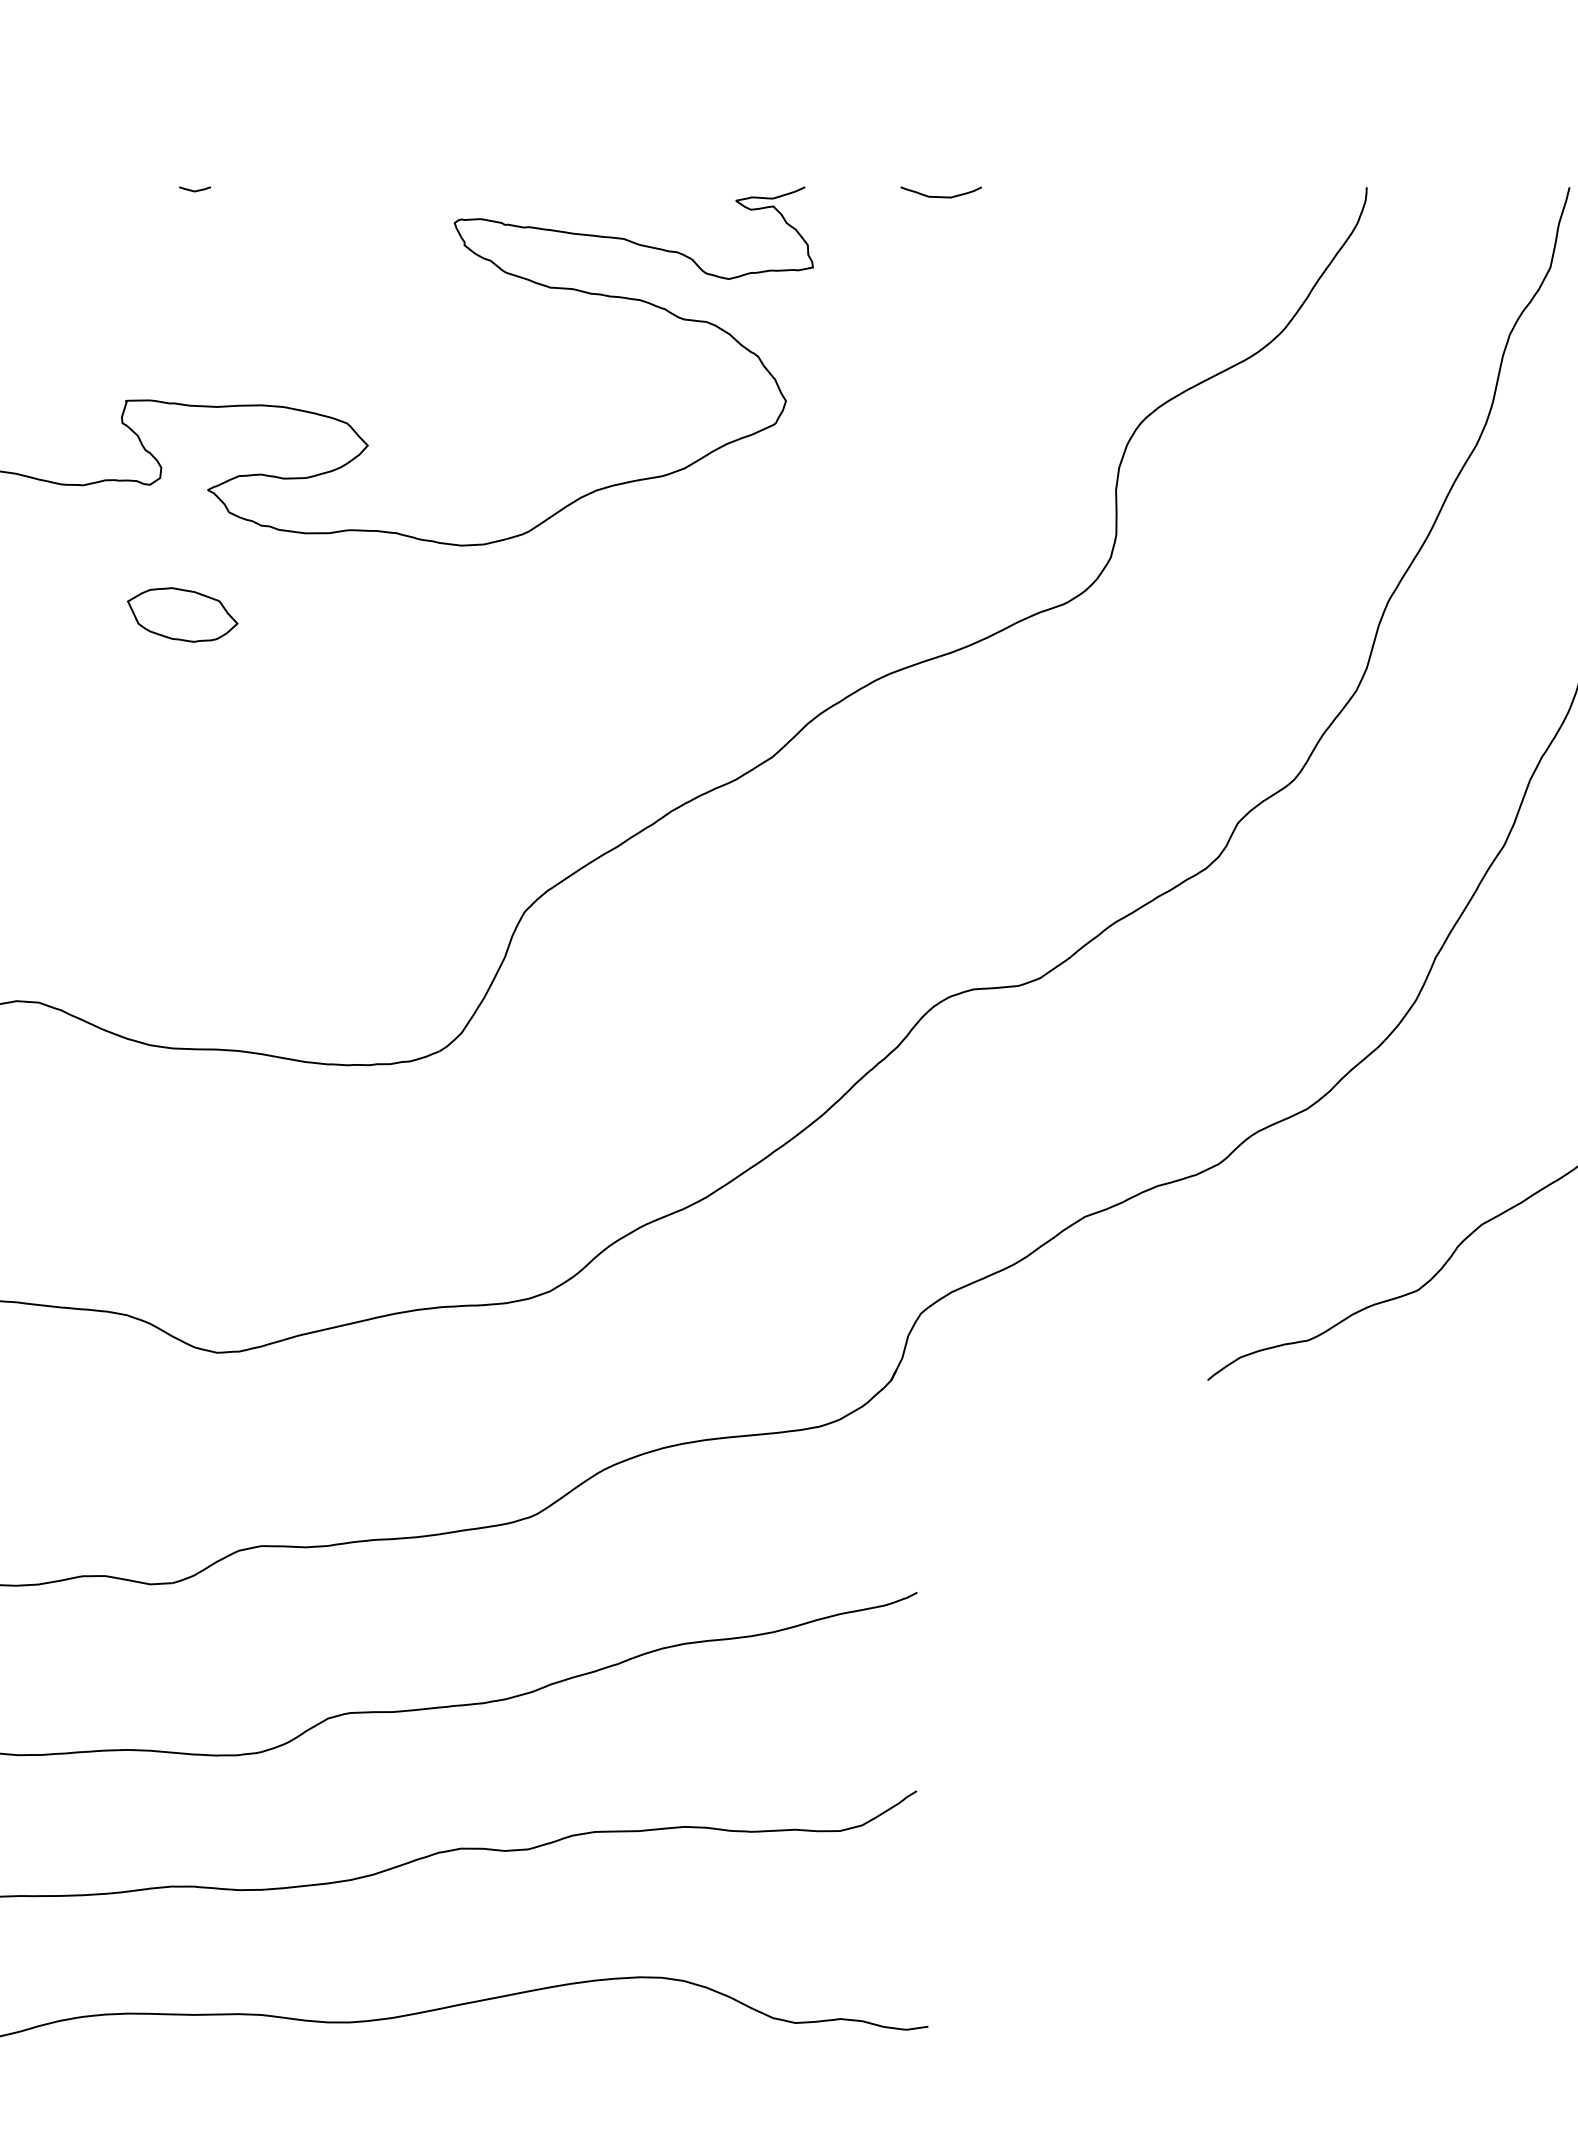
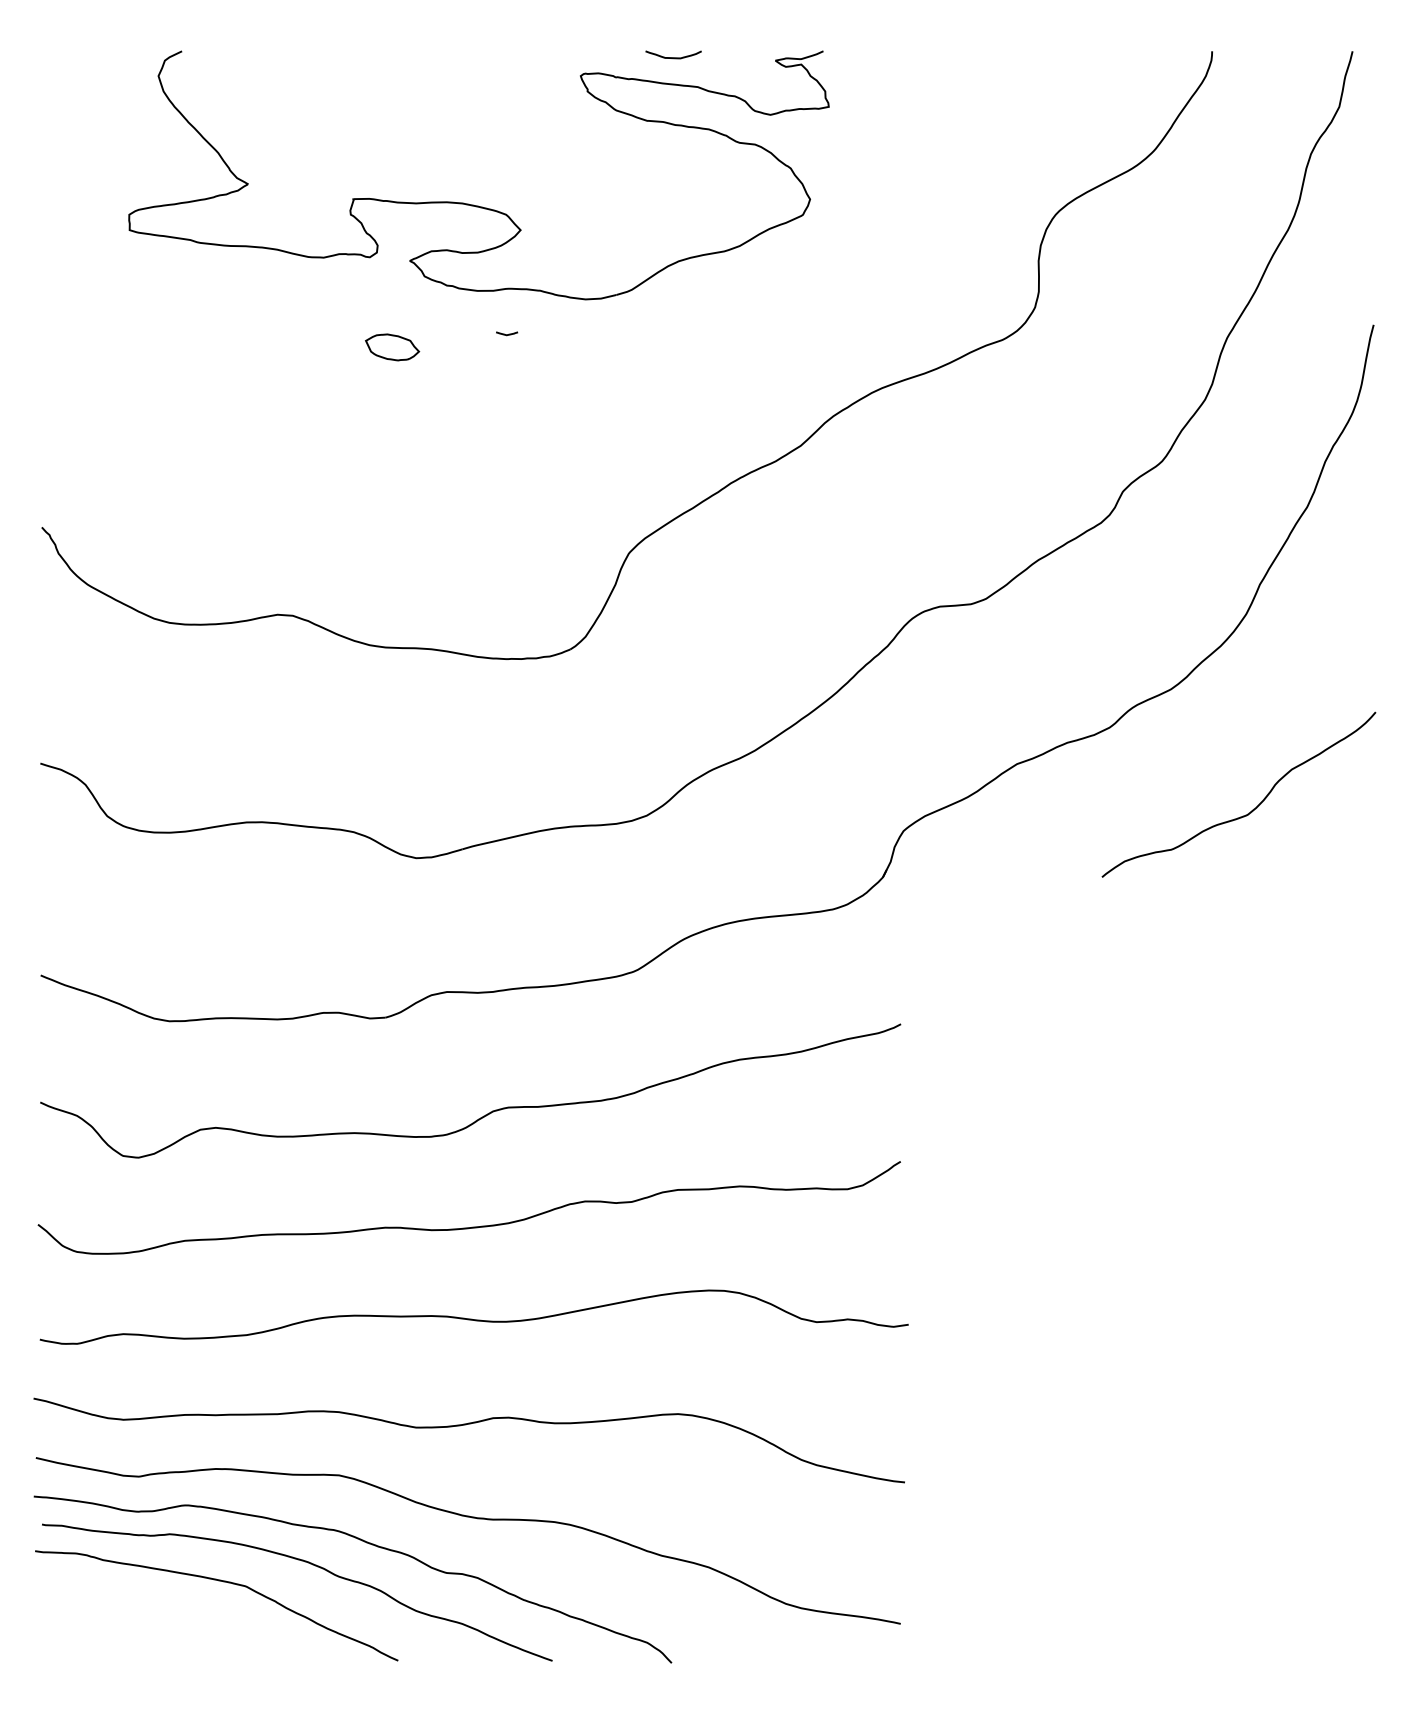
curve: (195, 190) -> (507, 334), moved
curve: (941, 196) -> (673, 57), moved
part: (182, 615) -> (392, 347), size x0.7

